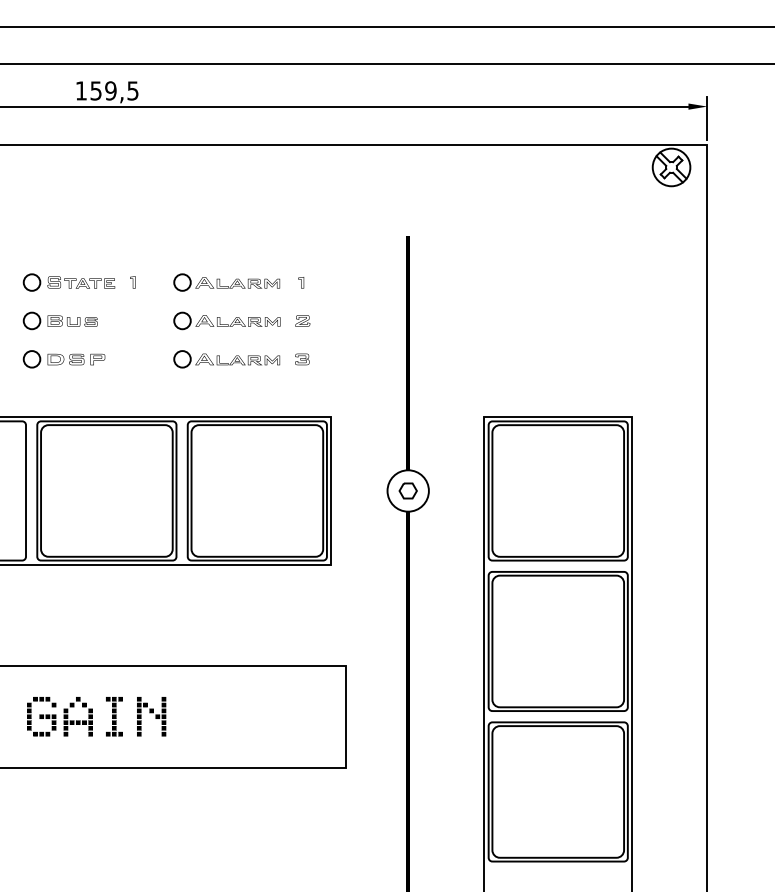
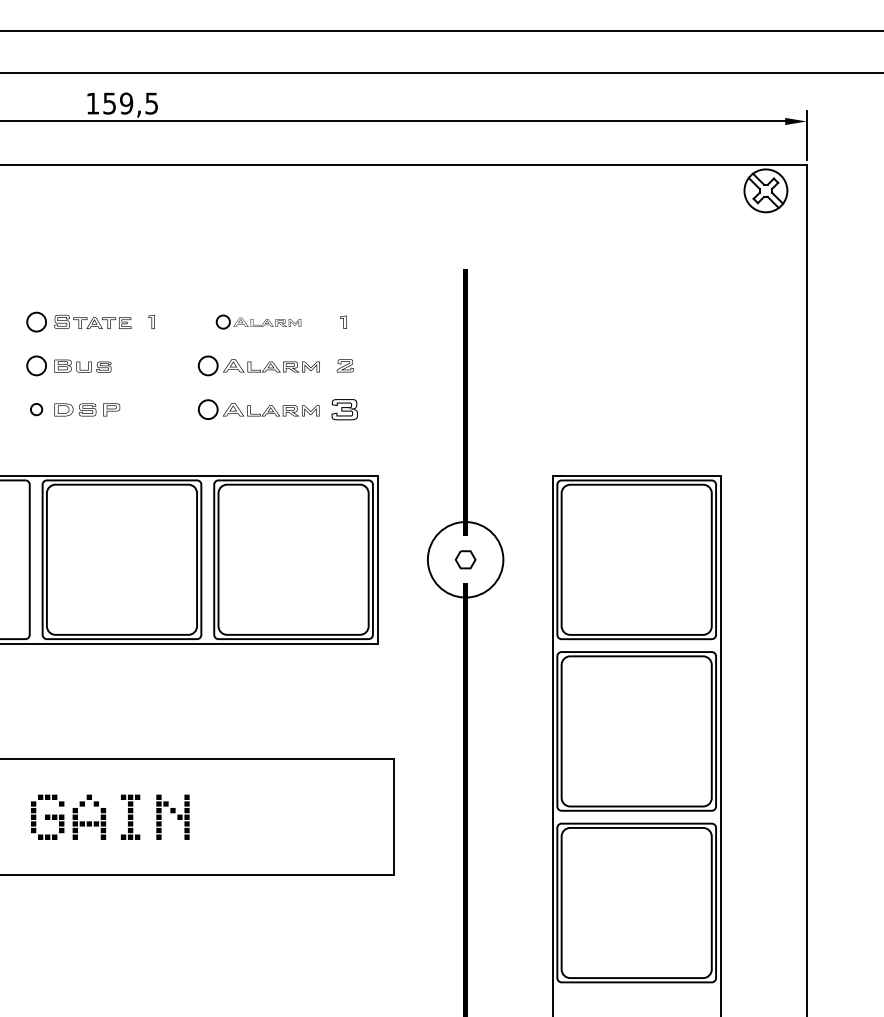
part: (226, 282) -> (258, 321), size x0.7
circle: (31, 359) -> (36, 409), size x0.6
part: (302, 359) -> (344, 409), size x1.6
circle: (408, 490) -> (465, 559), size x1.6

